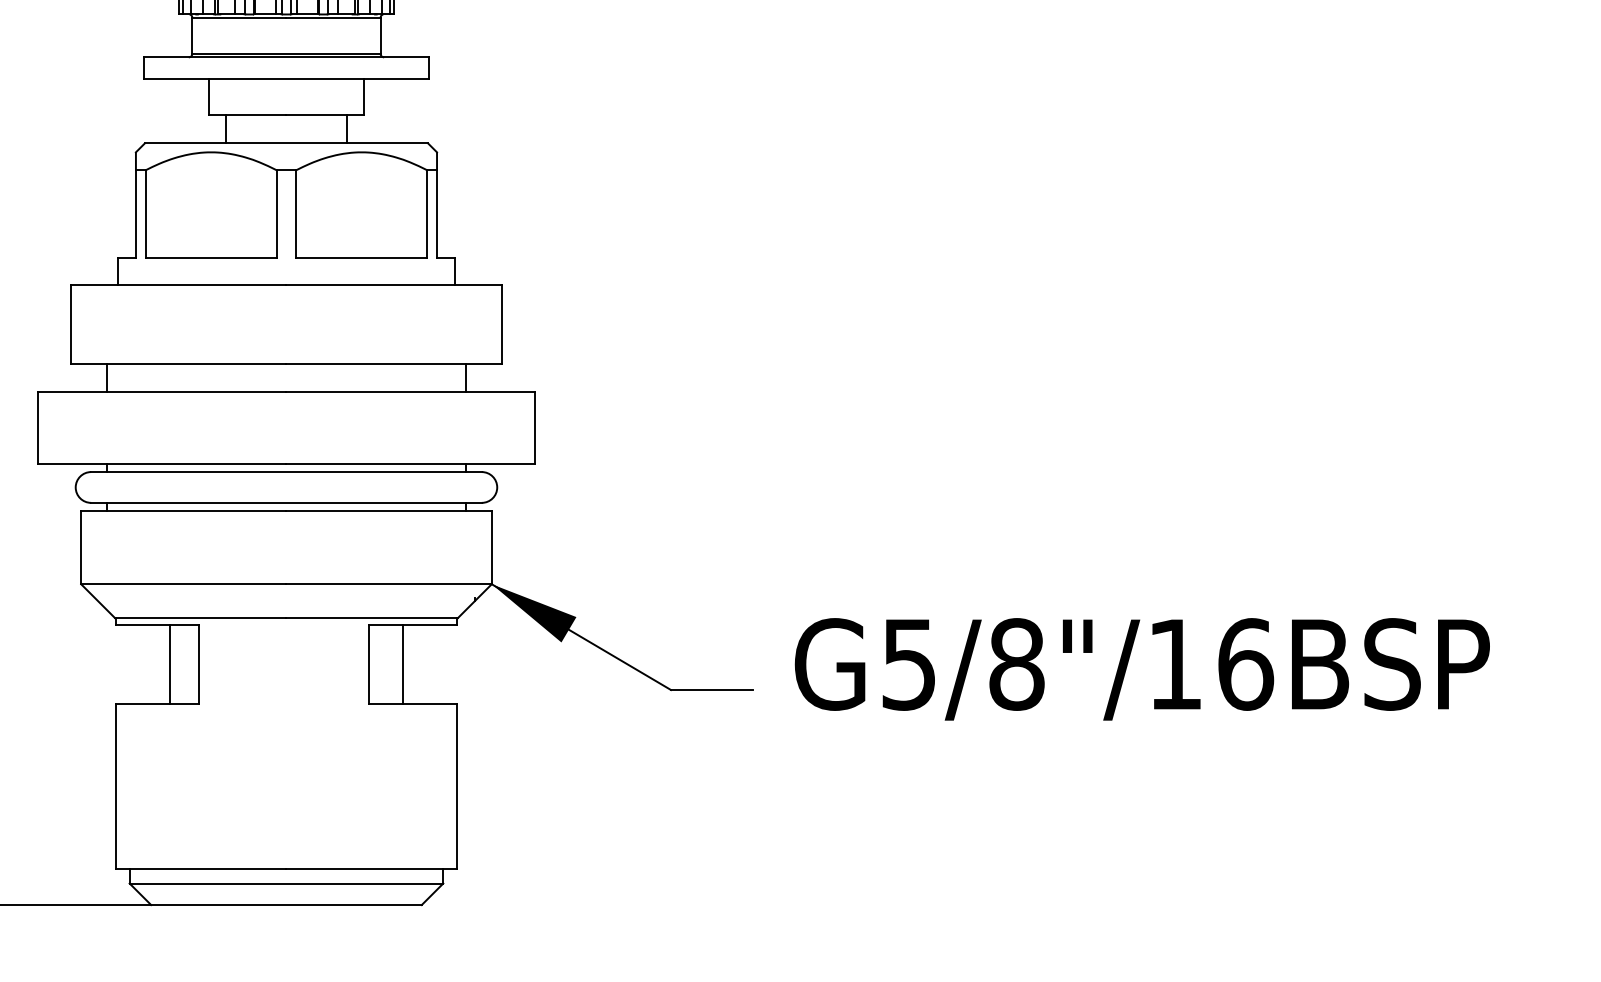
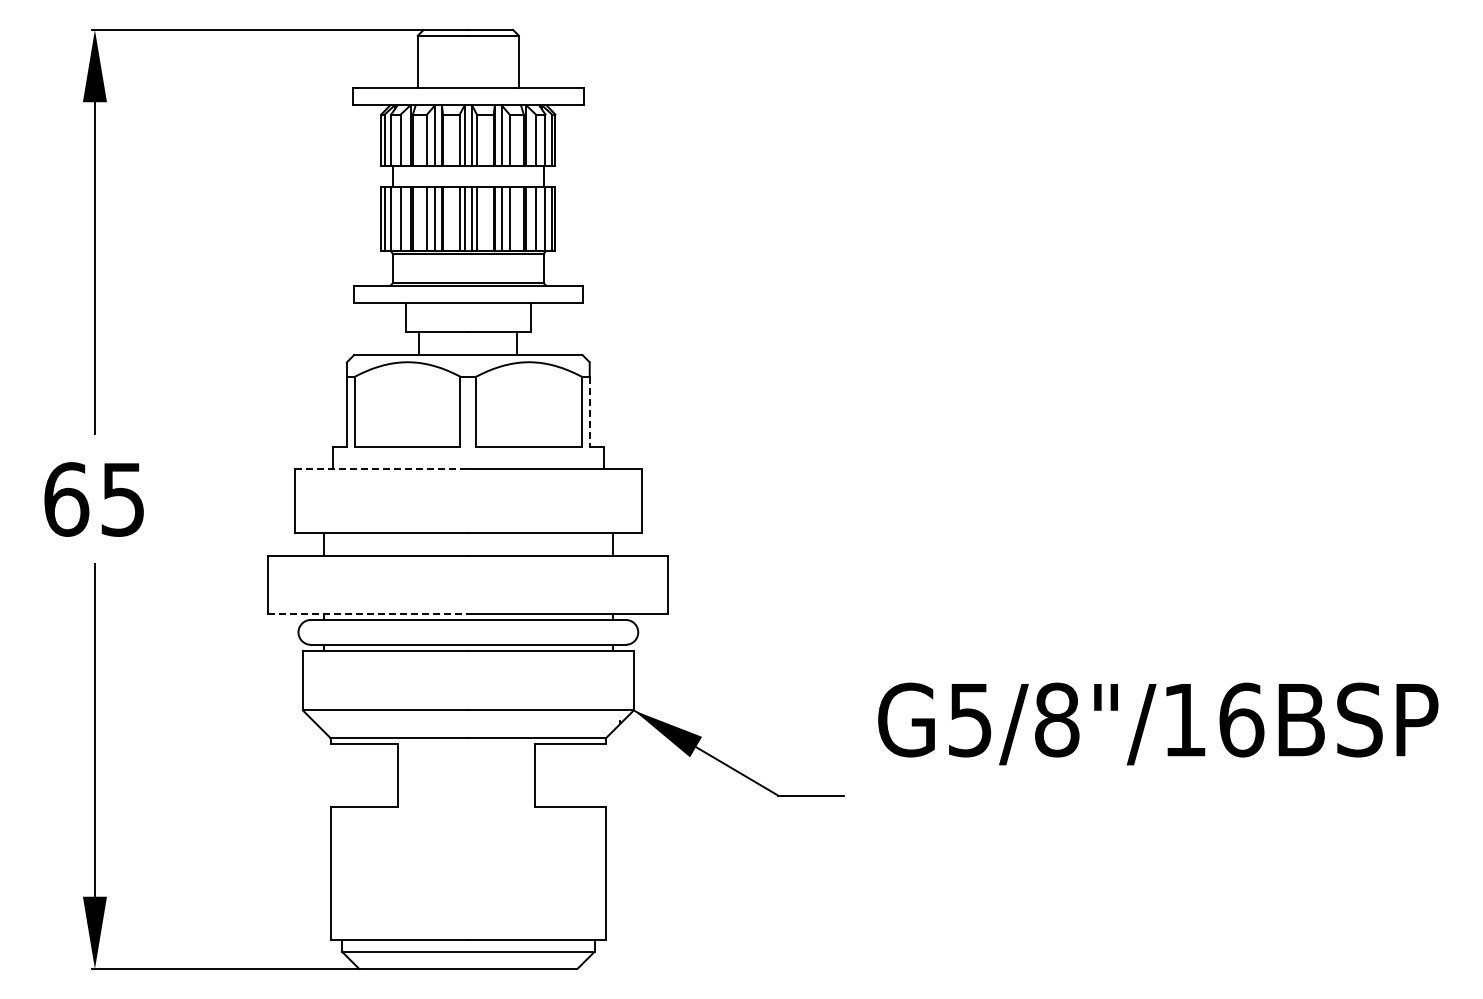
line: (436, 214) -> (589, 412), solid -> dashed
line: (178, 285) -> (381, 469), solid -> dashed
line: (162, 464) -> (368, 613), solid -> dashed
line: (170, 665) -> (374, 775), removed
line: (403, 665) -> (562, 775), removed
text: (1142, 668) -> (1158, 723), moved

